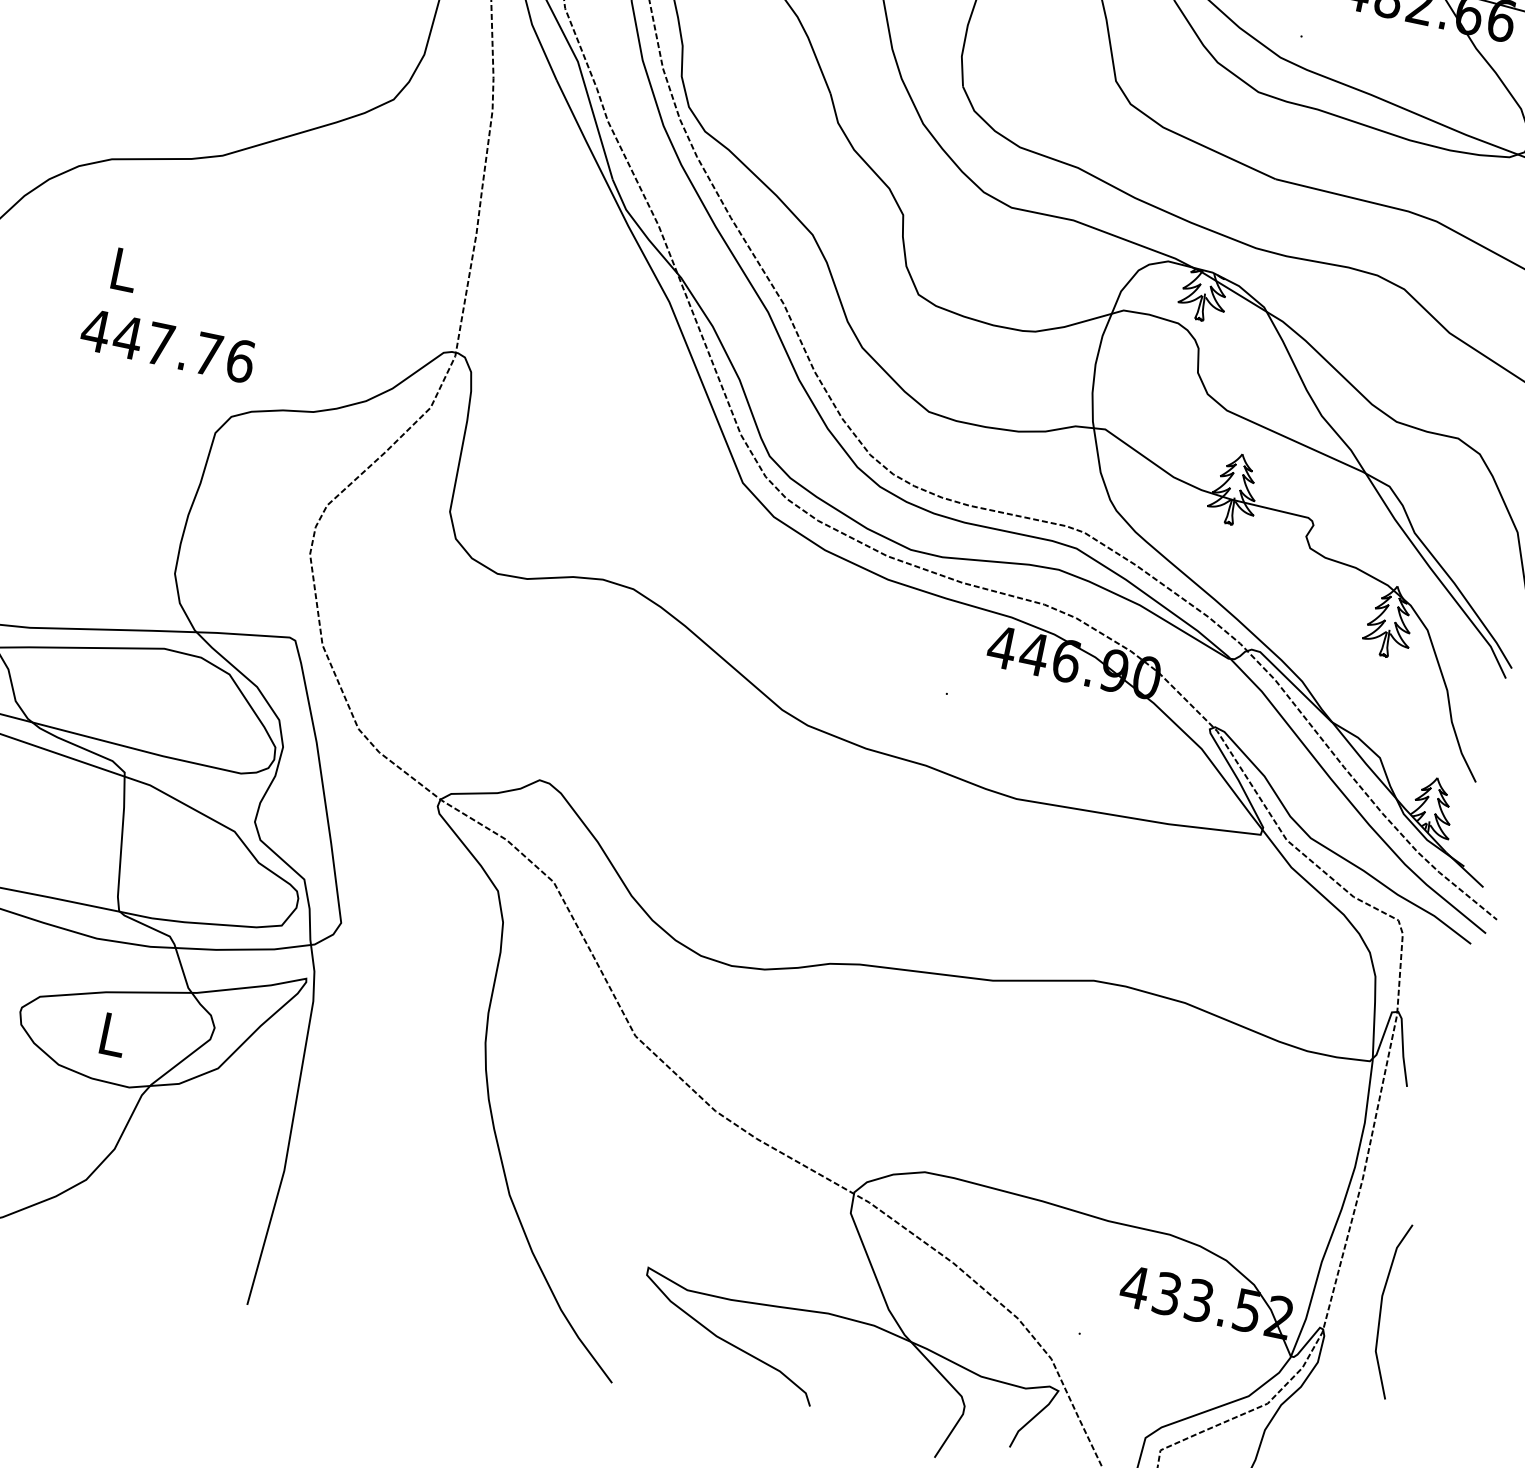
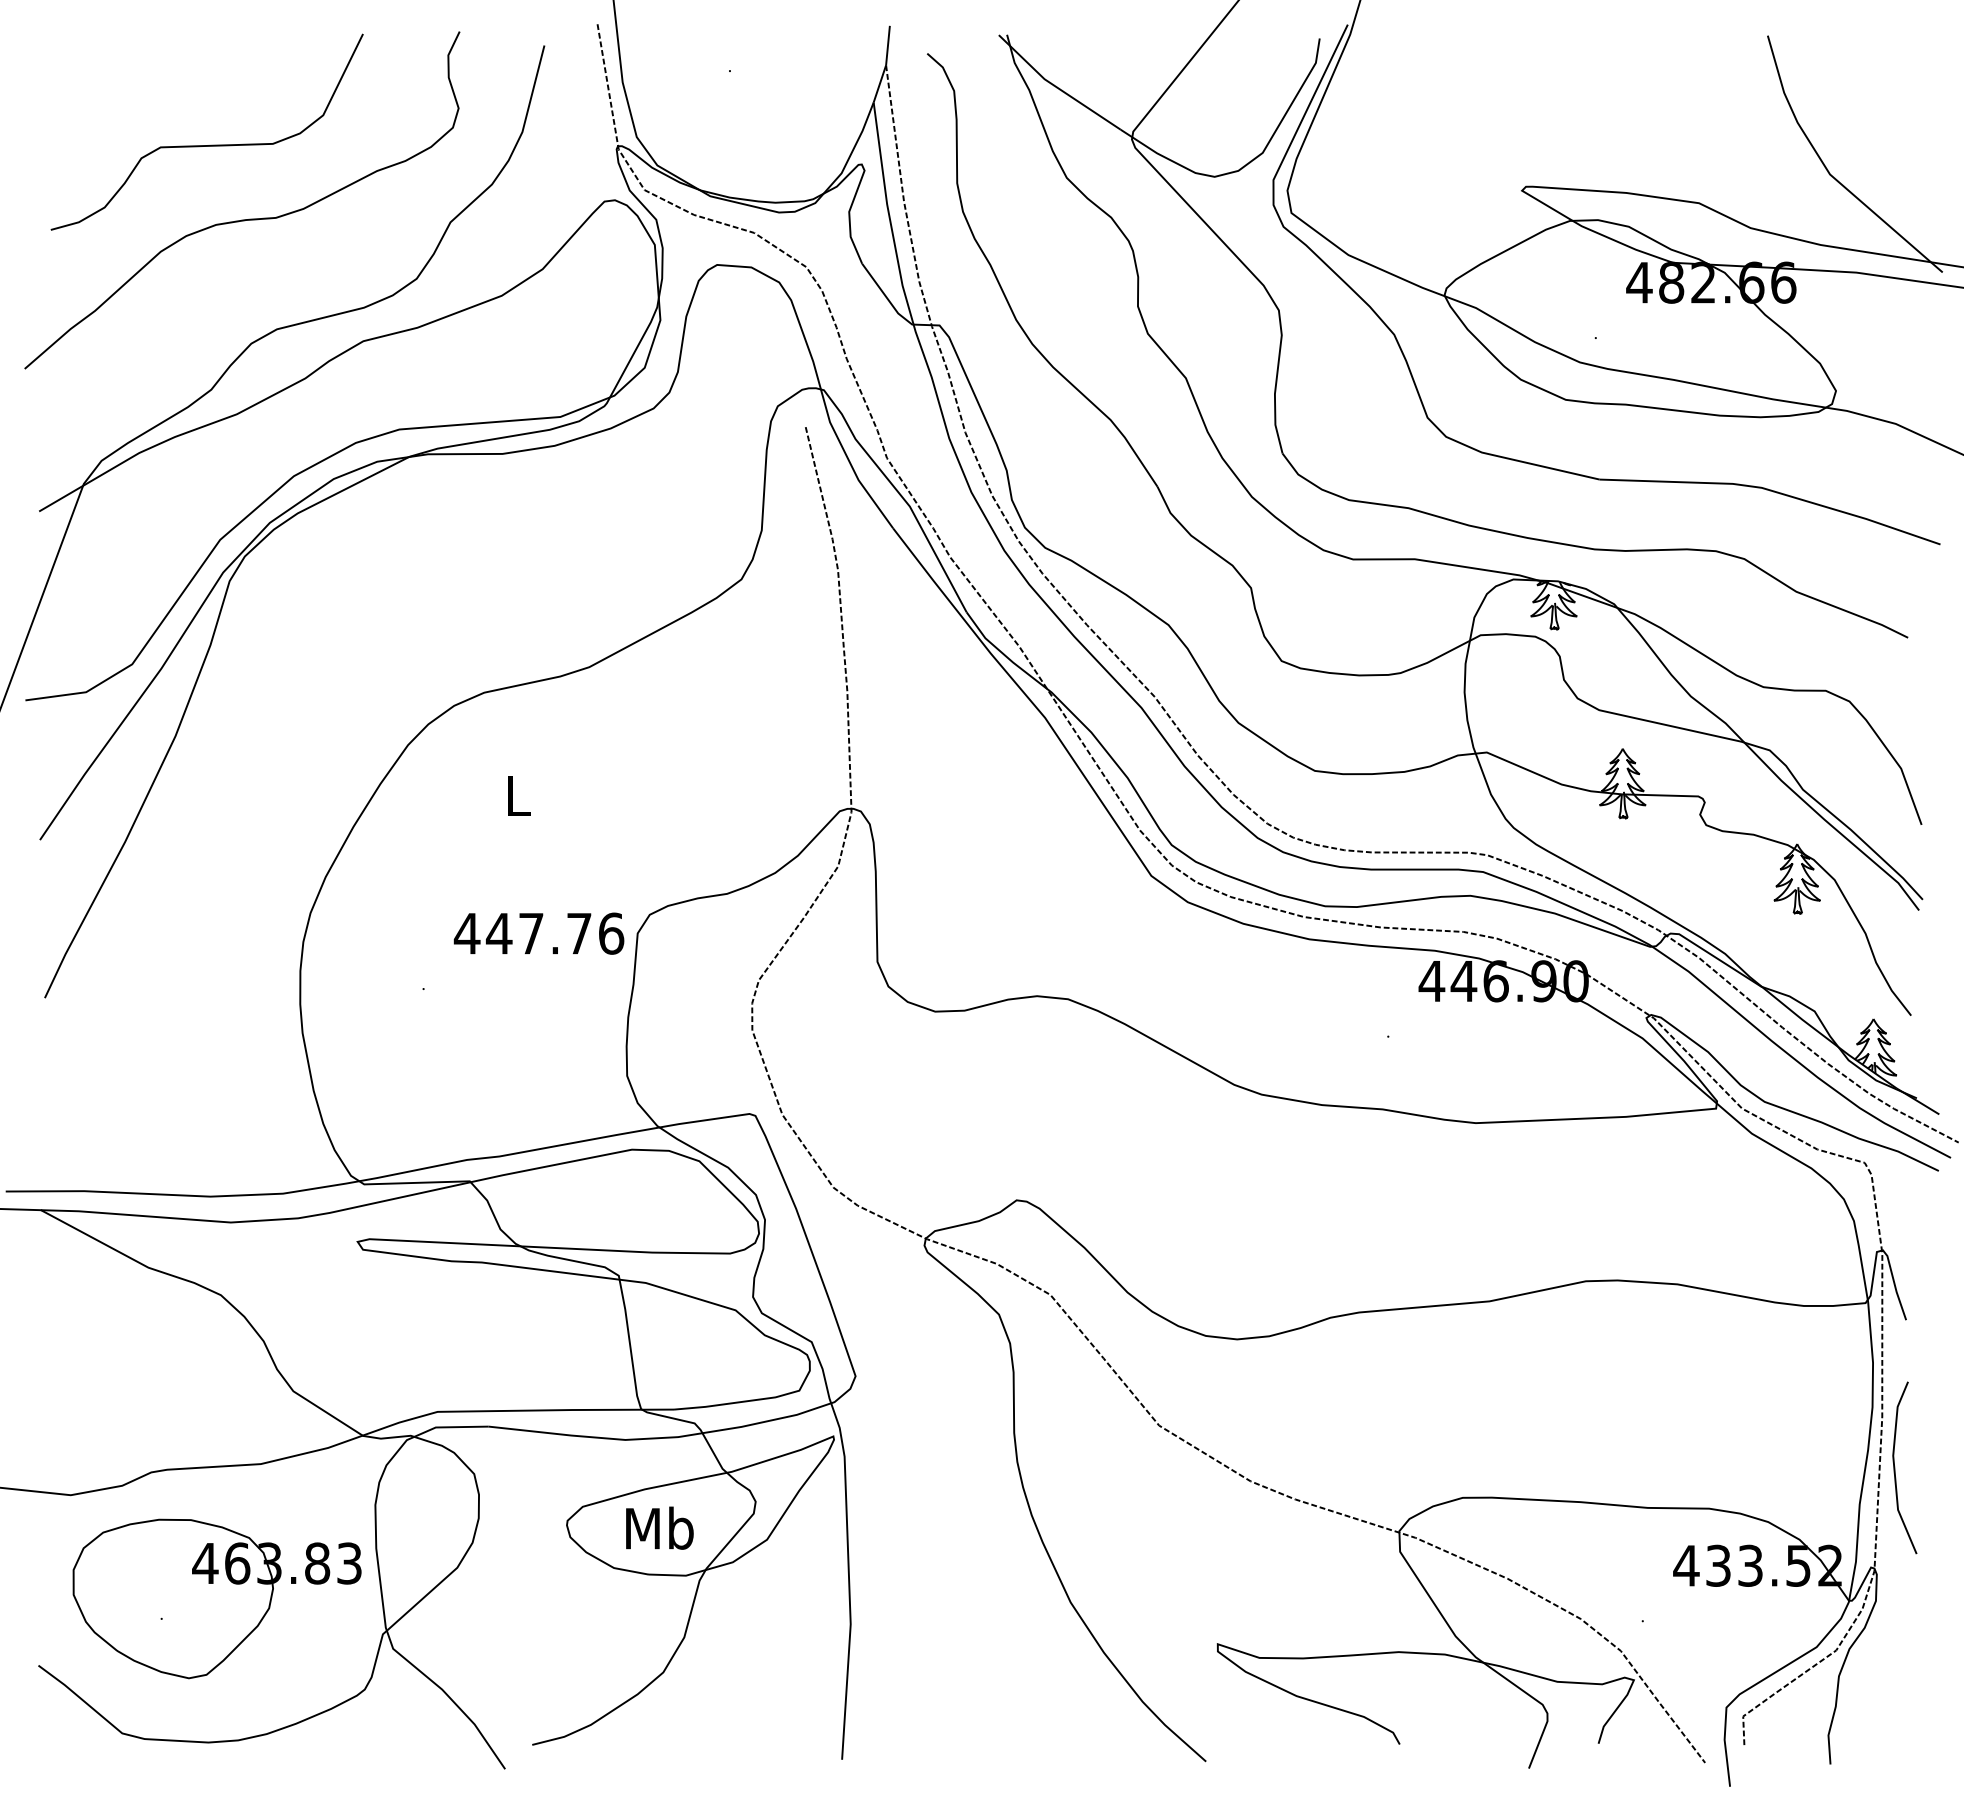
text: (167, 345) -> (538, 933), moved
text: (112, 1033) -> (659, 1527), L -> Mb
line: (1382, 1308) -> (1895, 1467), moved

